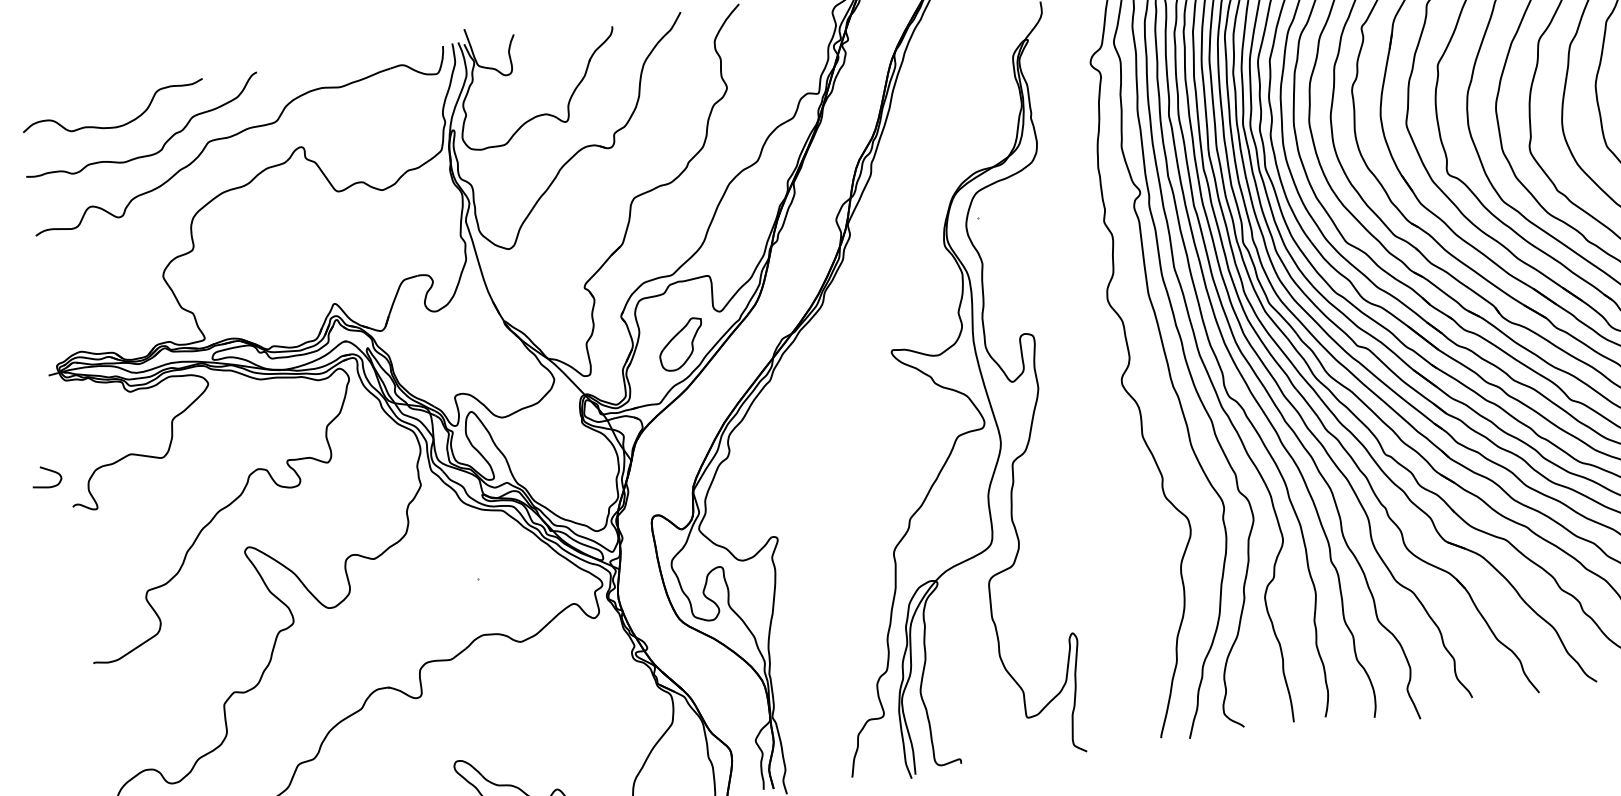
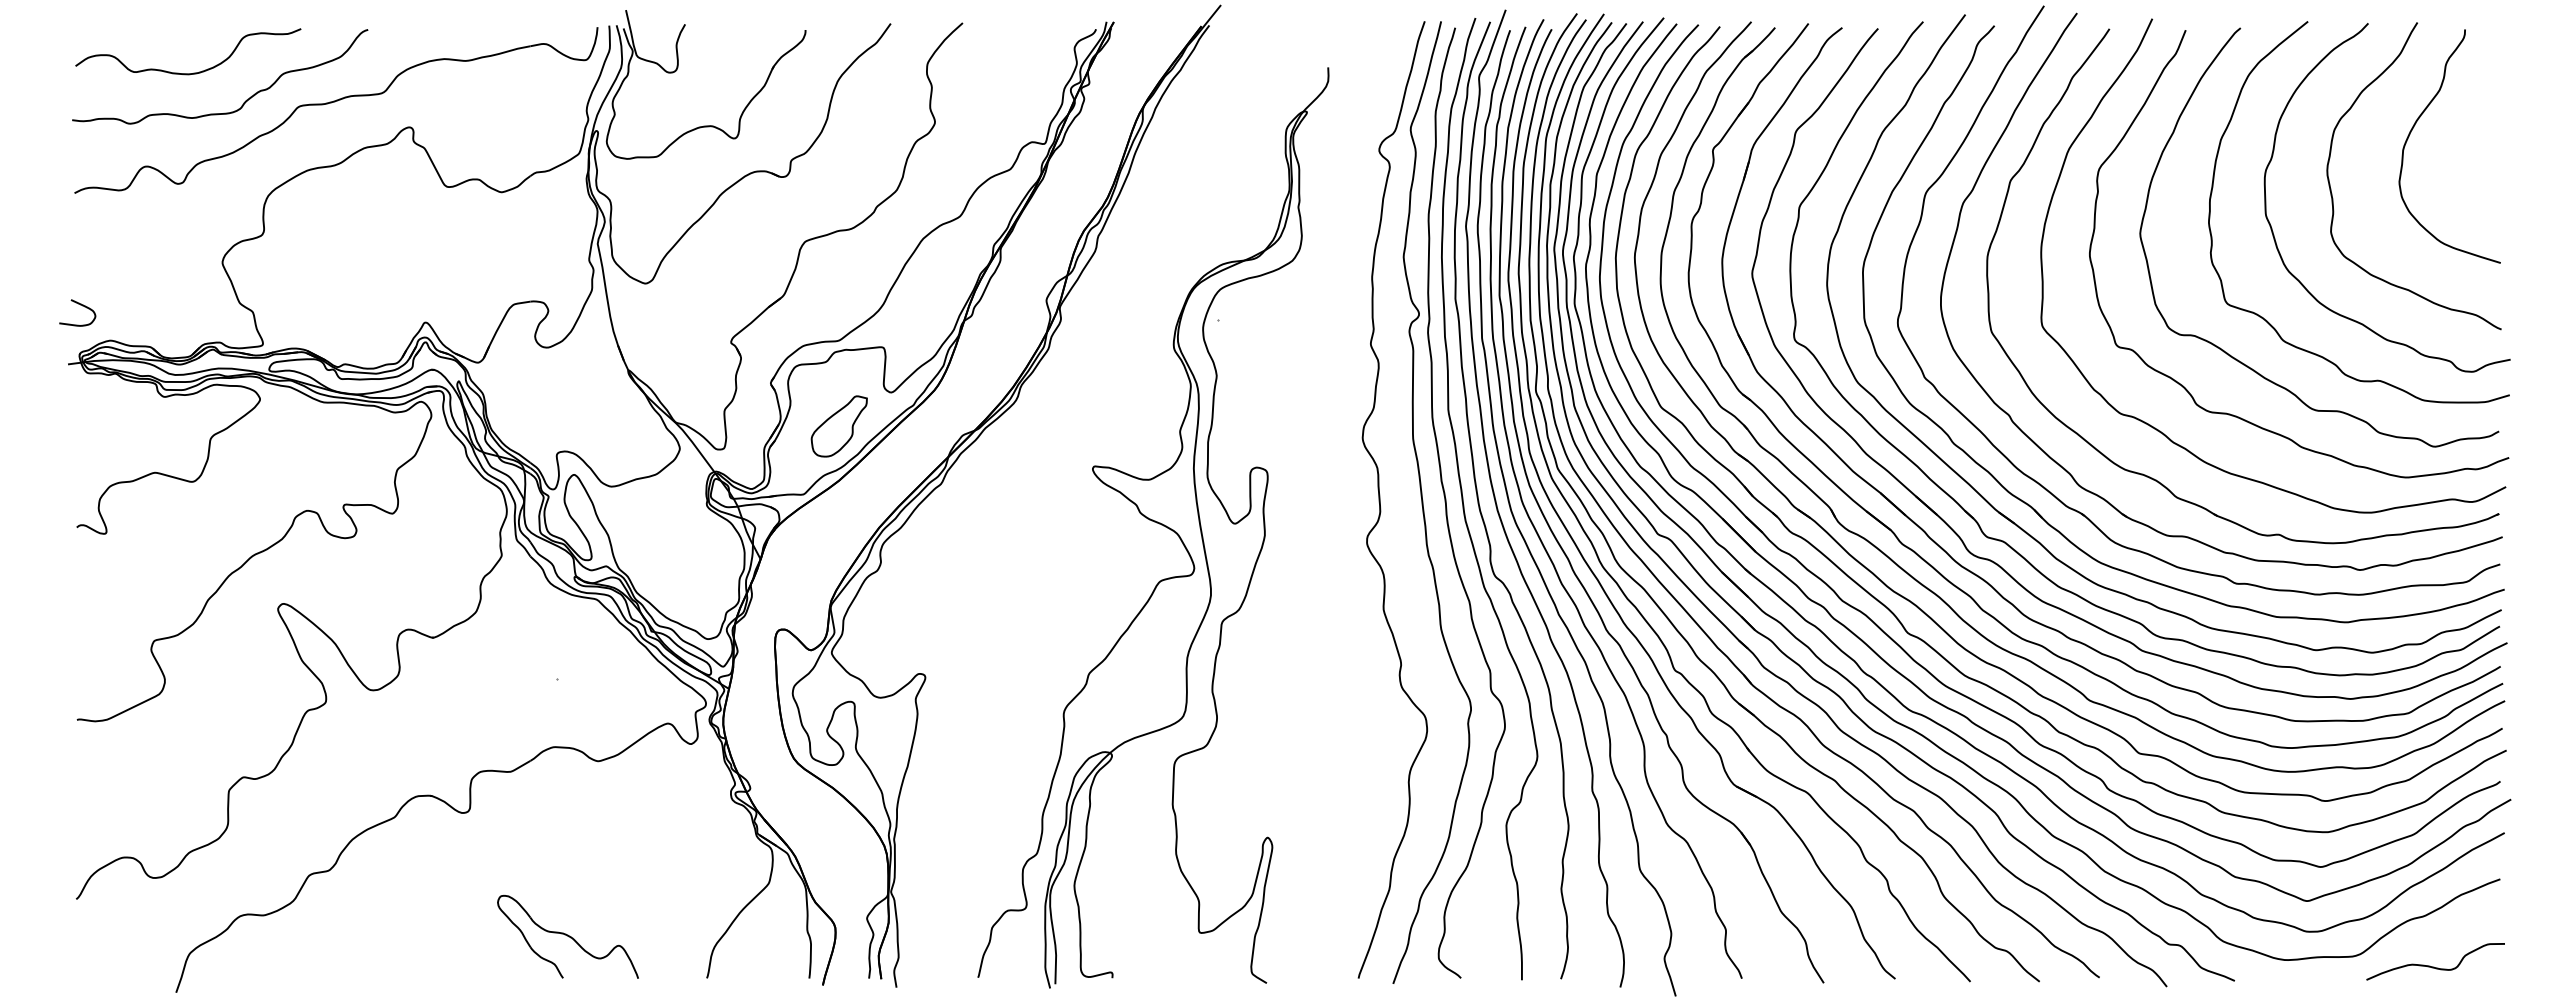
curve: (48, 470) -> (80, 305), moved

